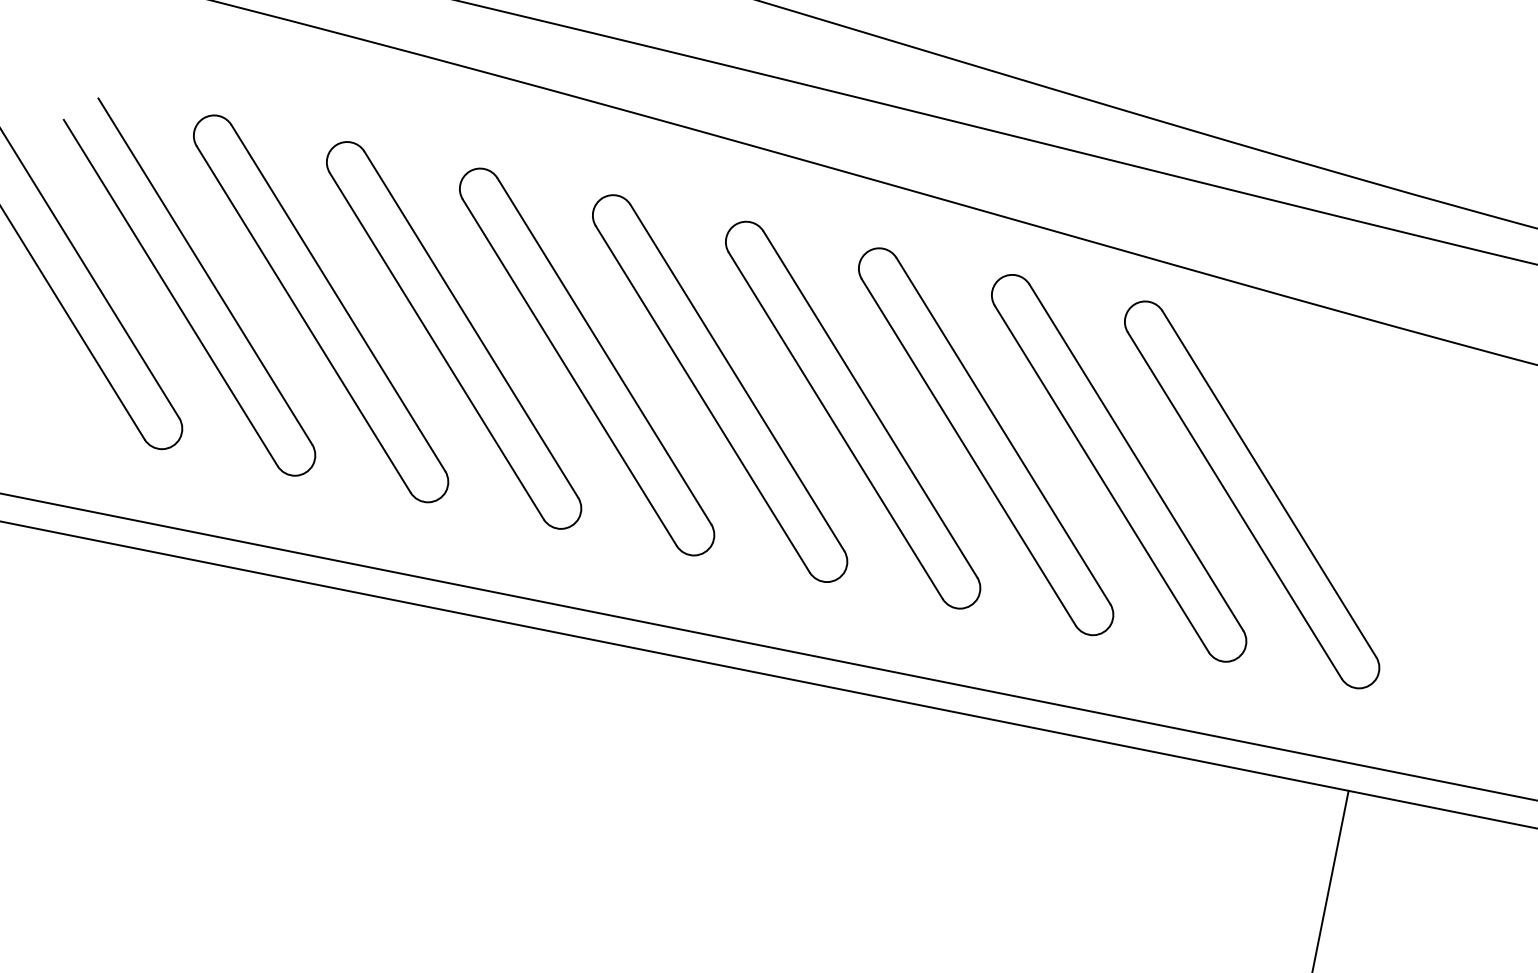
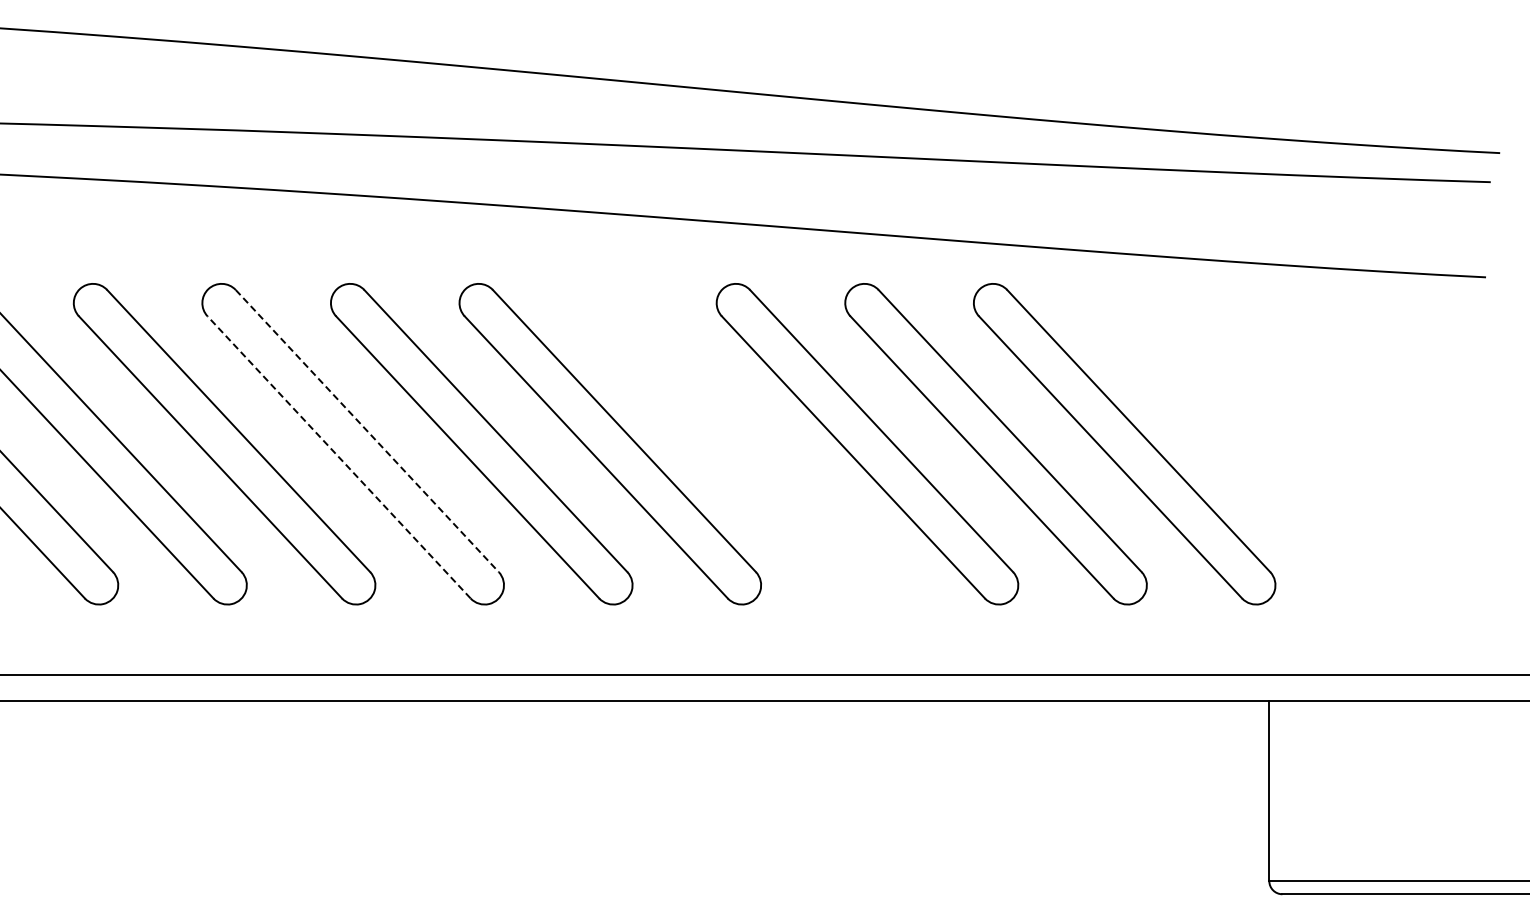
line: (471, 325) -> (367, 431), solid -> dashed
line: (437, 346) -> (339, 457), solid -> dashed
part: (852, 415) -> (738, 444), removed

